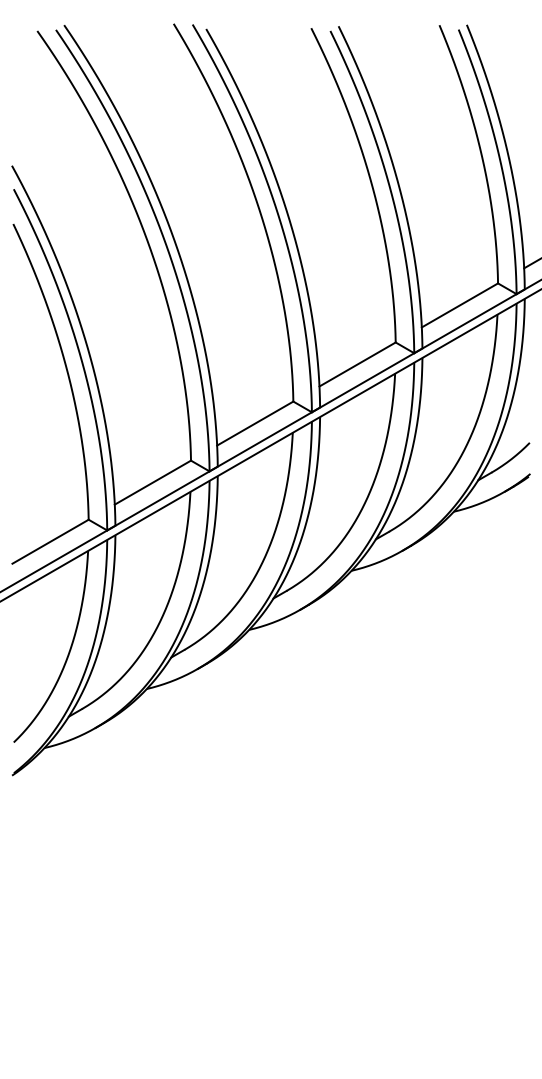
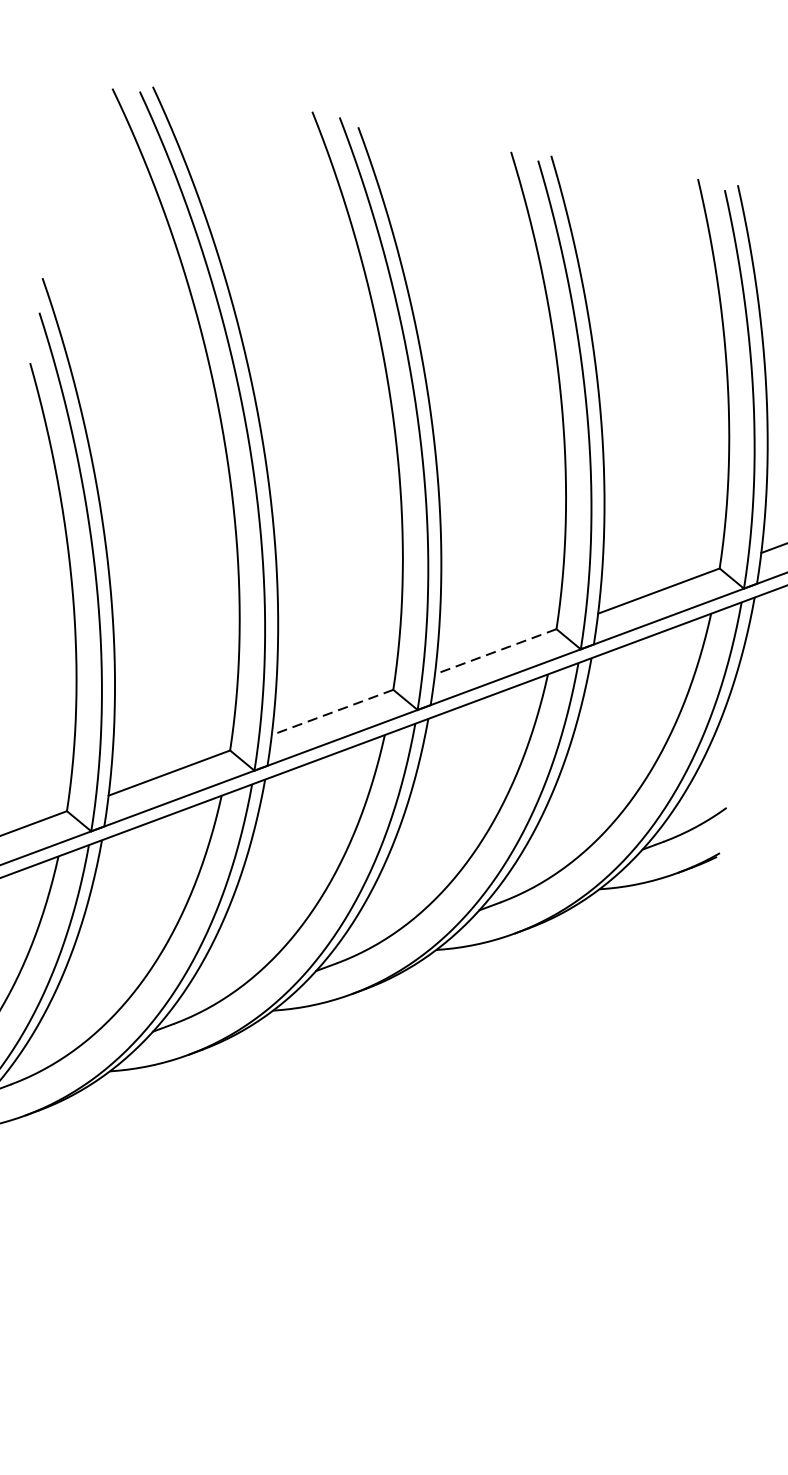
line: (357, 364) -> (495, 651), solid -> dashed
line: (255, 423) -> (332, 712), solid -> dashed

